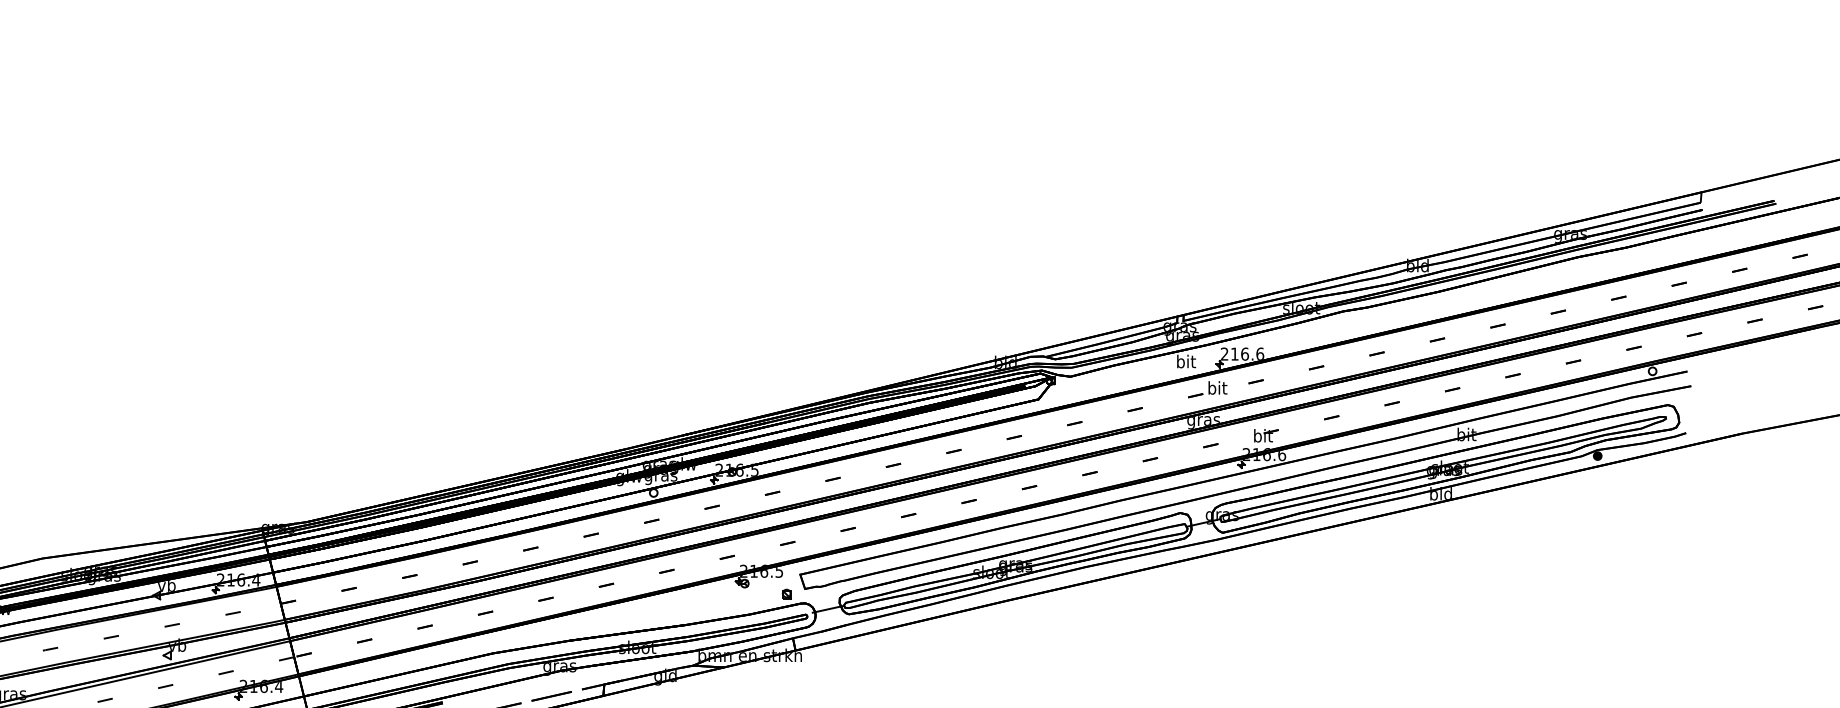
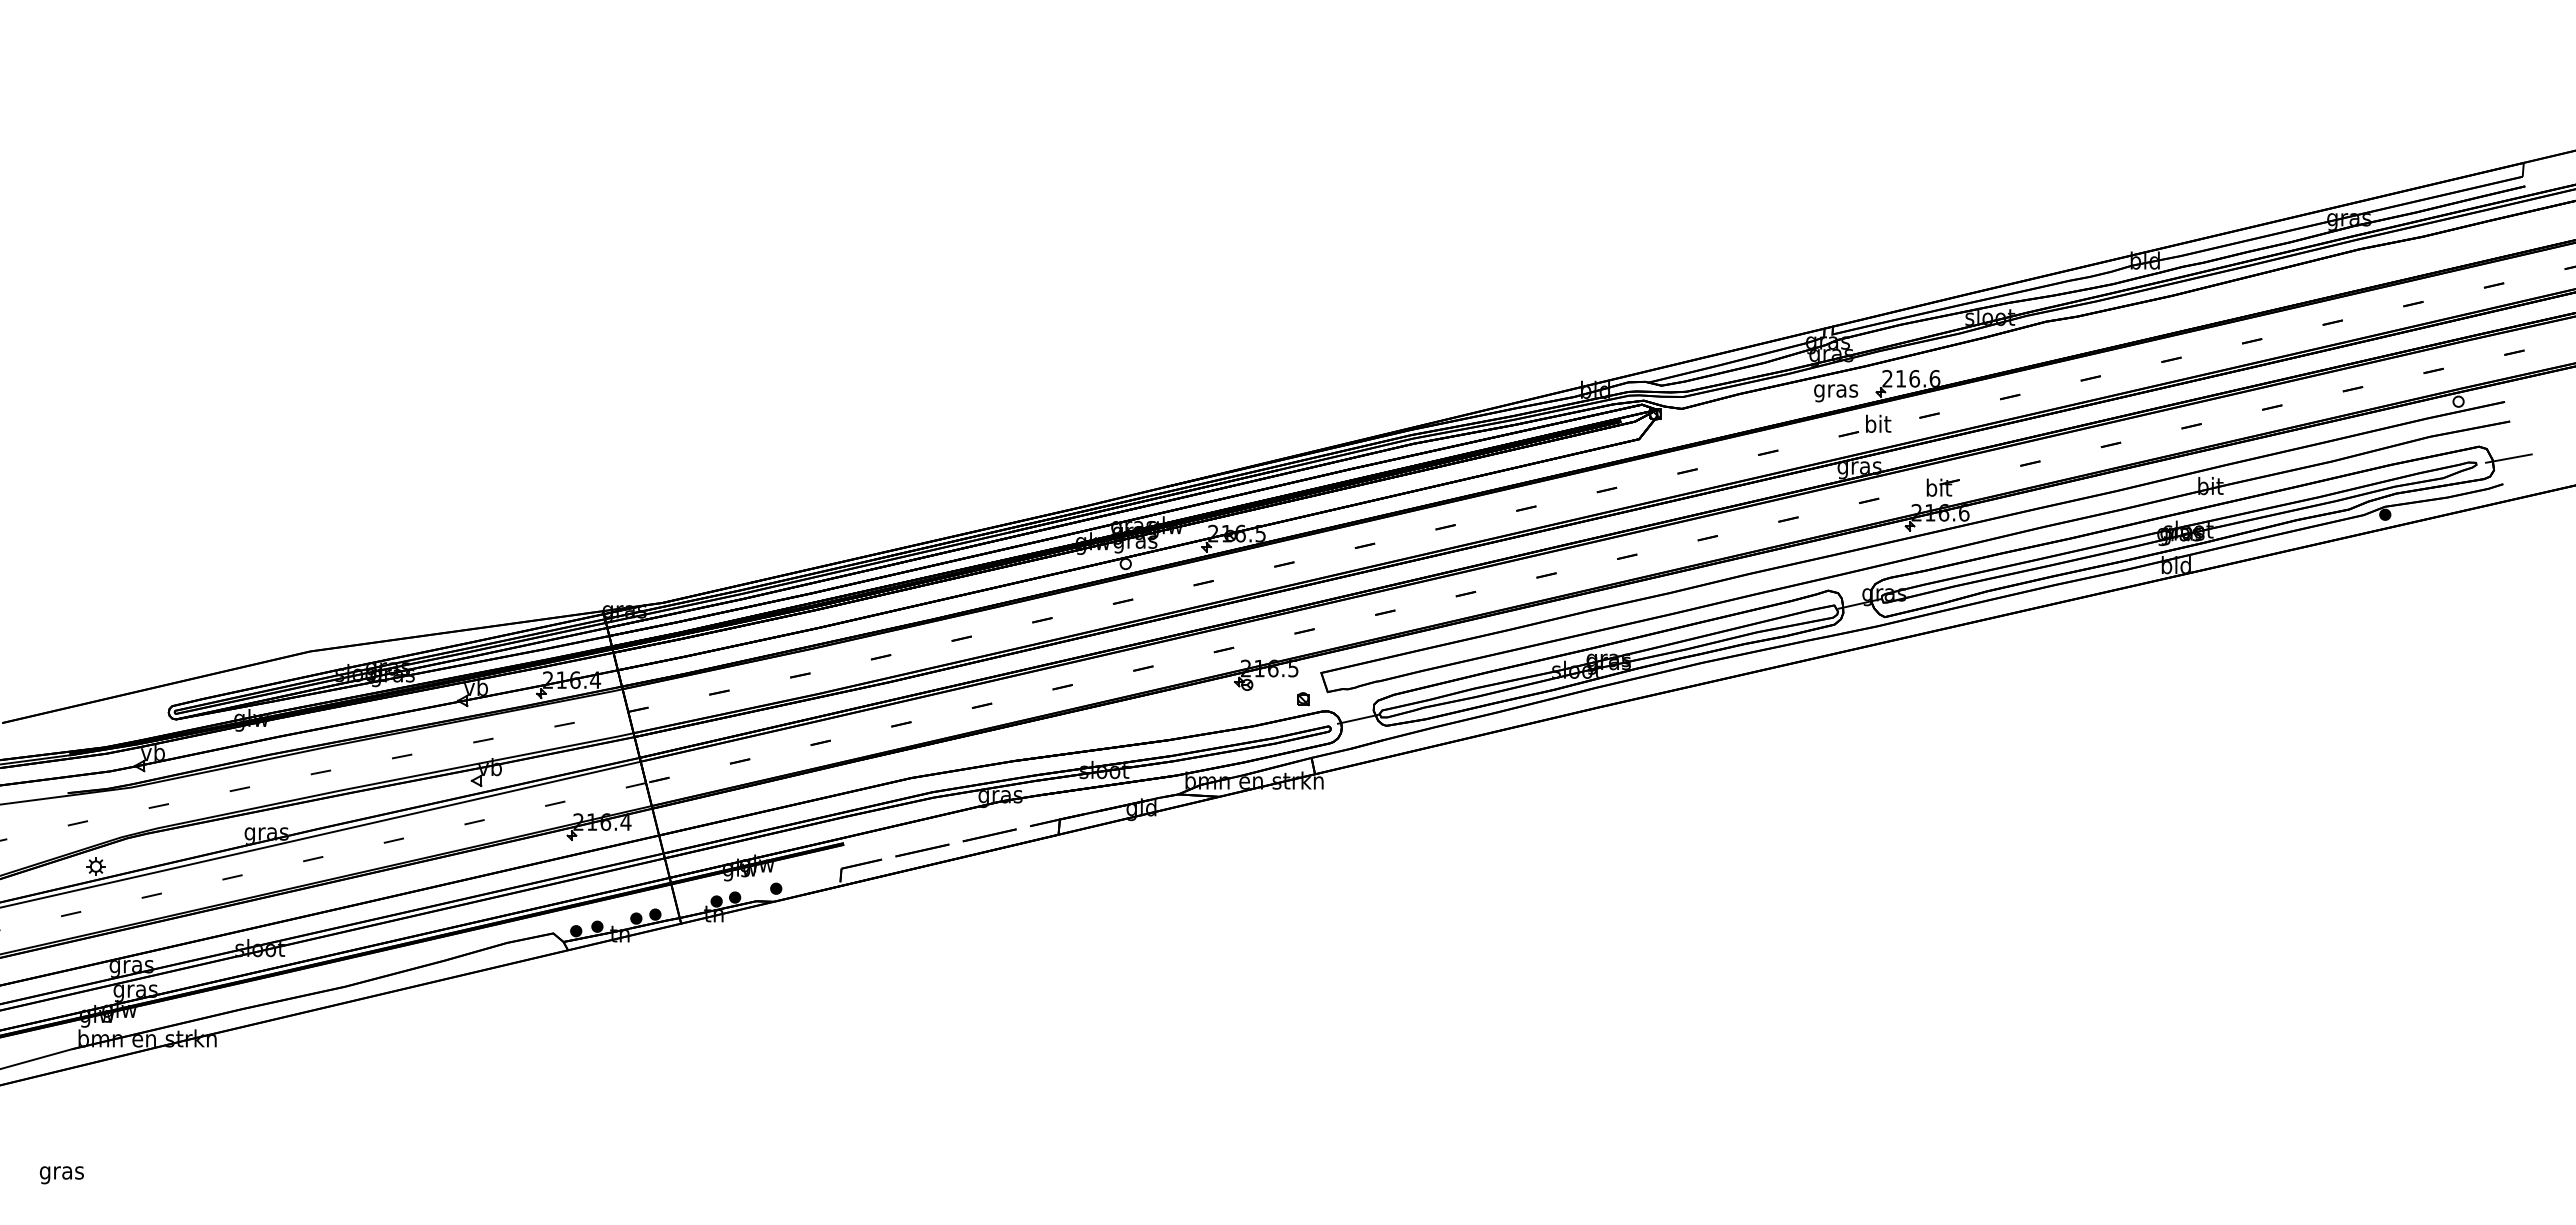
text: (1186, 362) -> (1836, 390), bit -> gras
line: (1690, 413) -> (2508, 458), added

